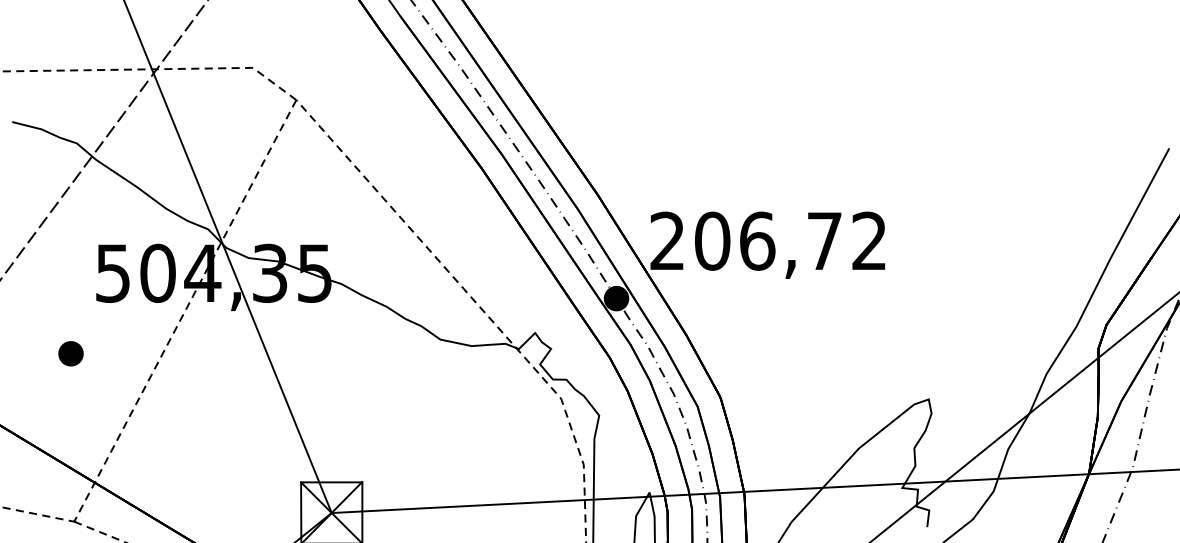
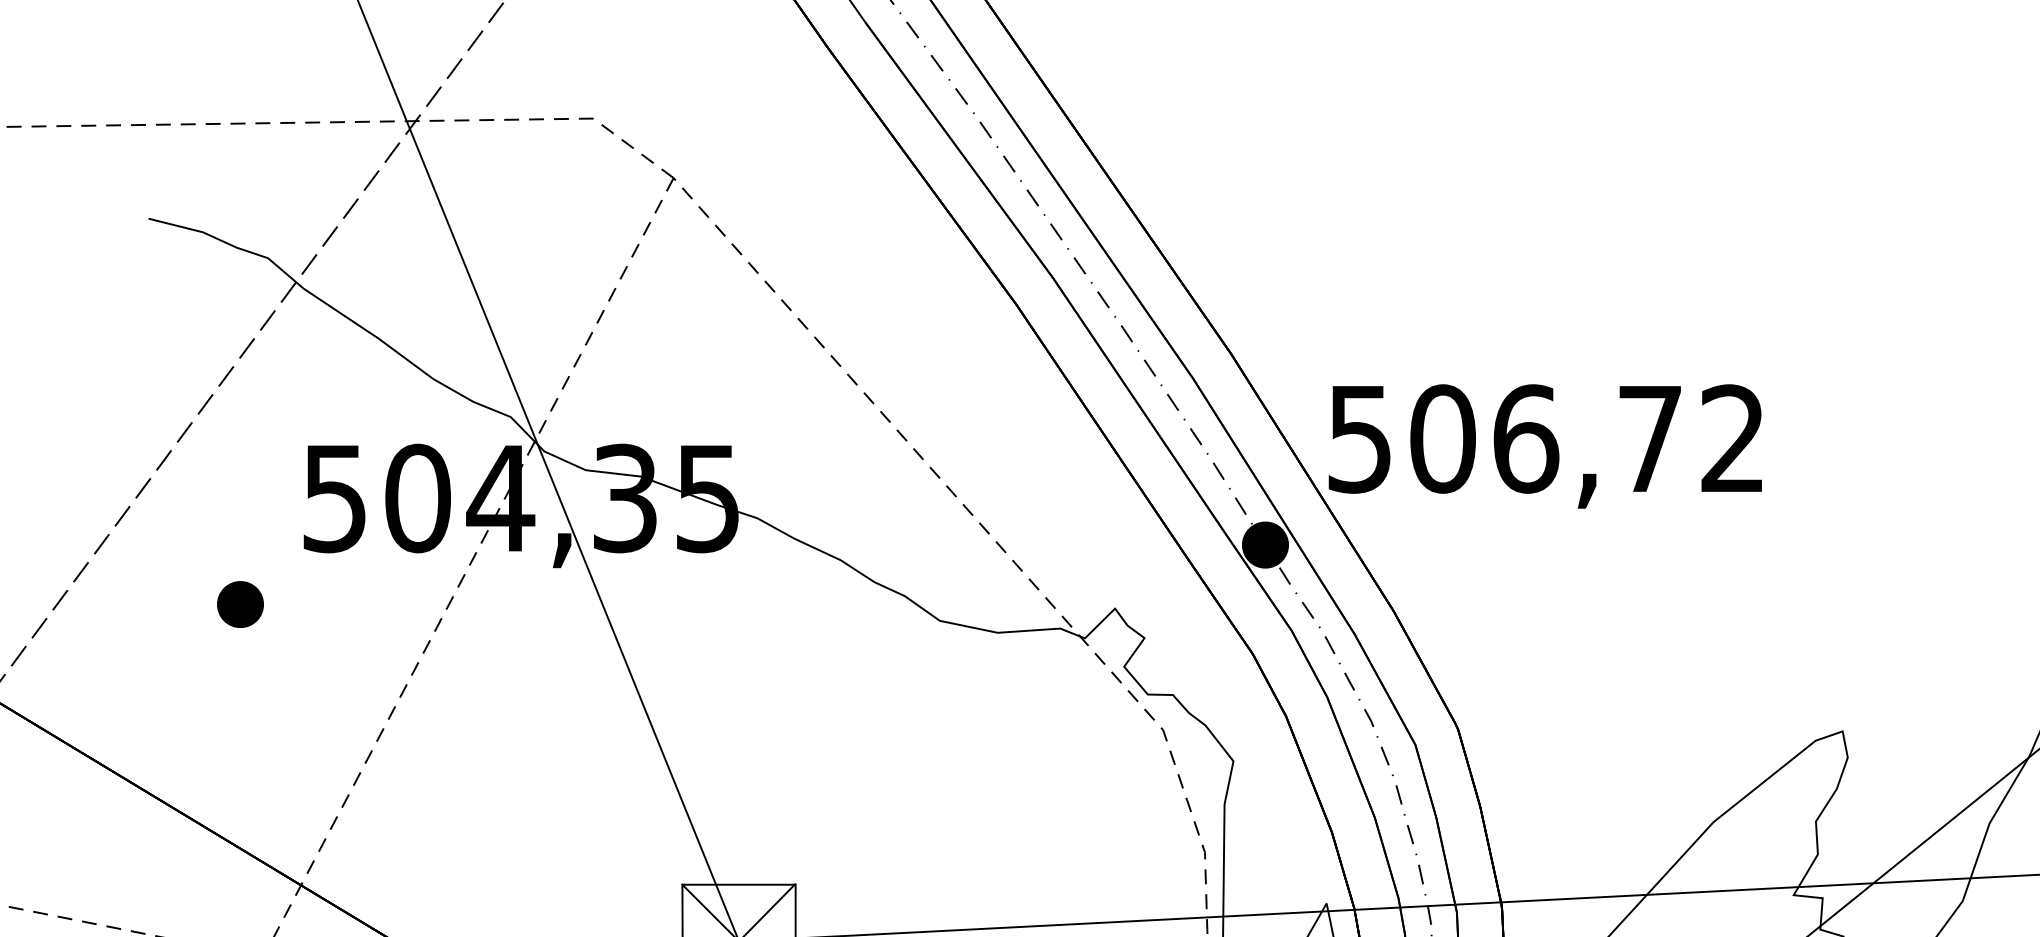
text: (667, 240) -> (1359, 437), 206,72 -> 506,72
part: (70, 353) -> (239, 604), moved

